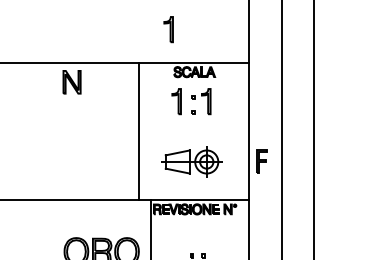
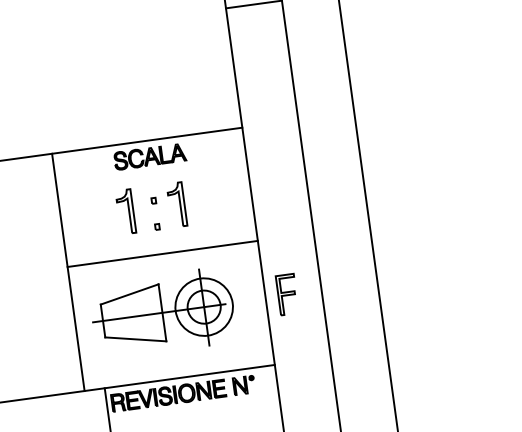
part: (168, 29) -> (94, 89), removed
line: (194, 128) -> (163, 254), added
part: (190, 162) -> (164, 313), size x1.43

